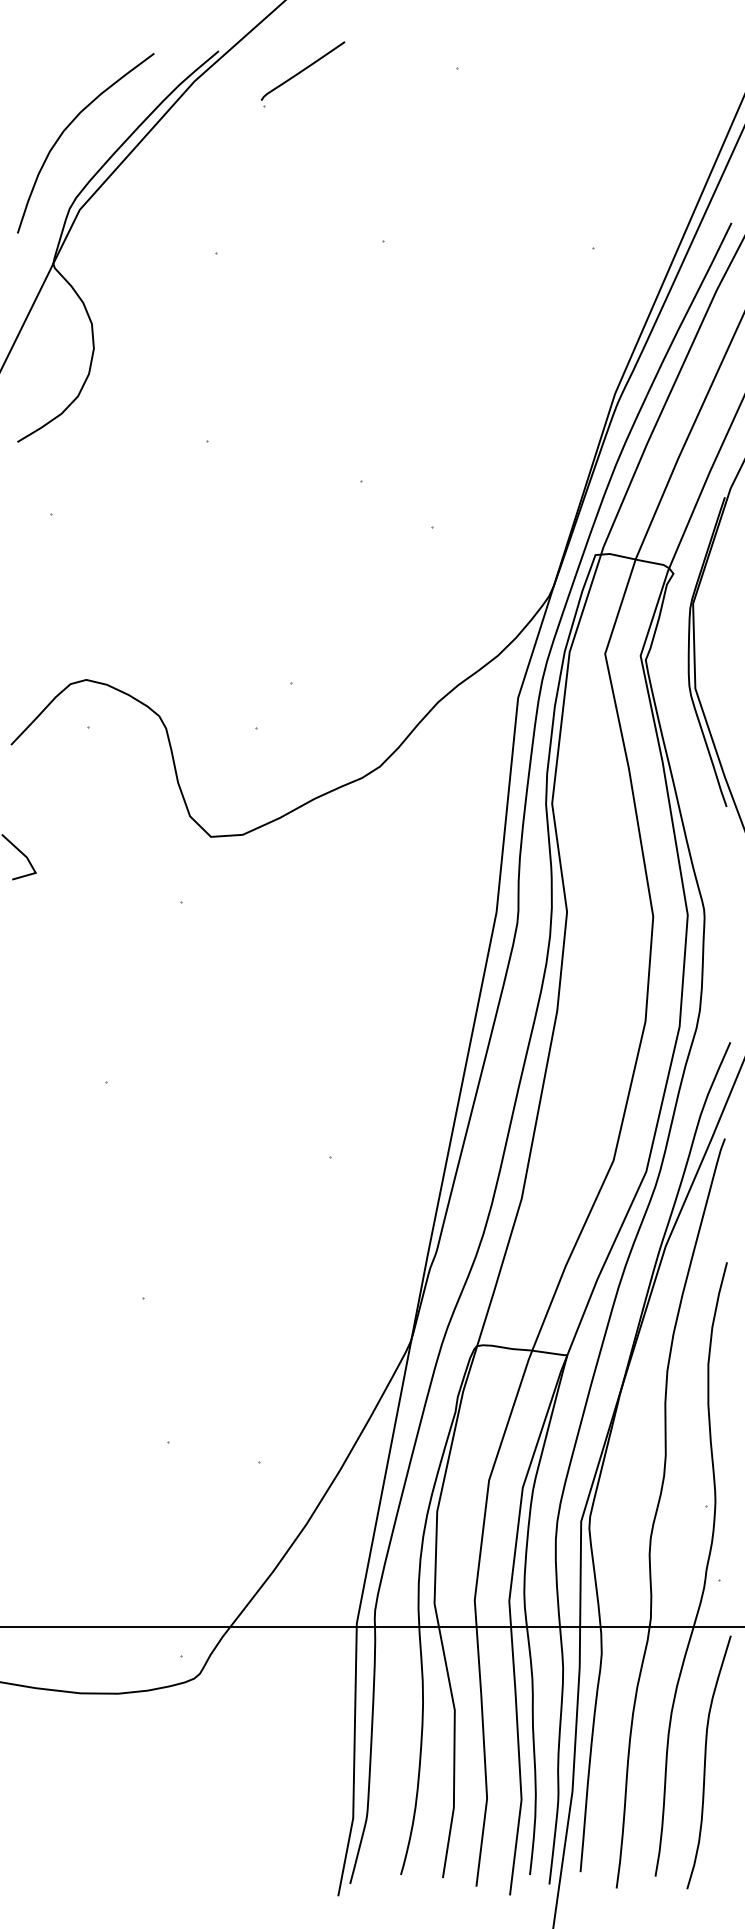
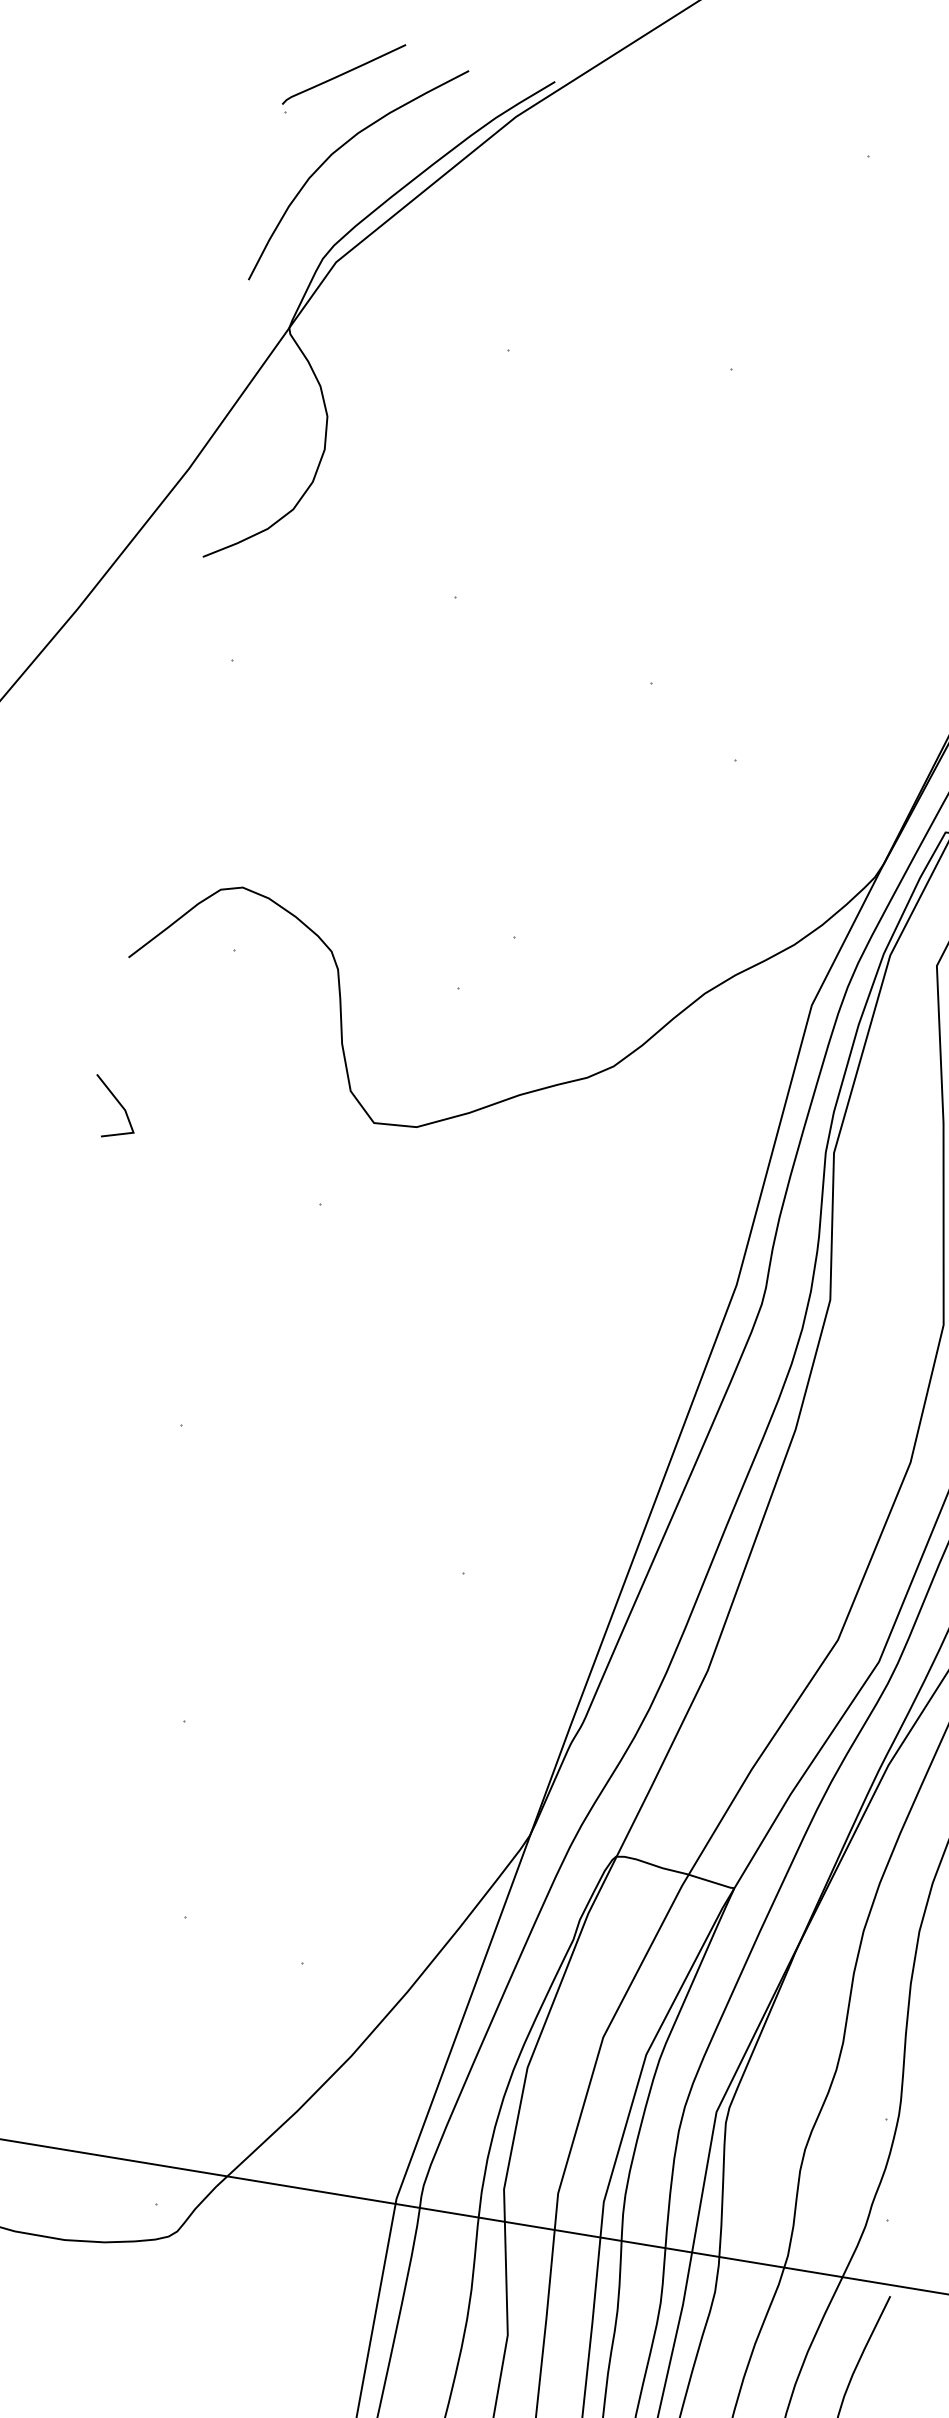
part: (302, 74) -> (342, 78), moved

